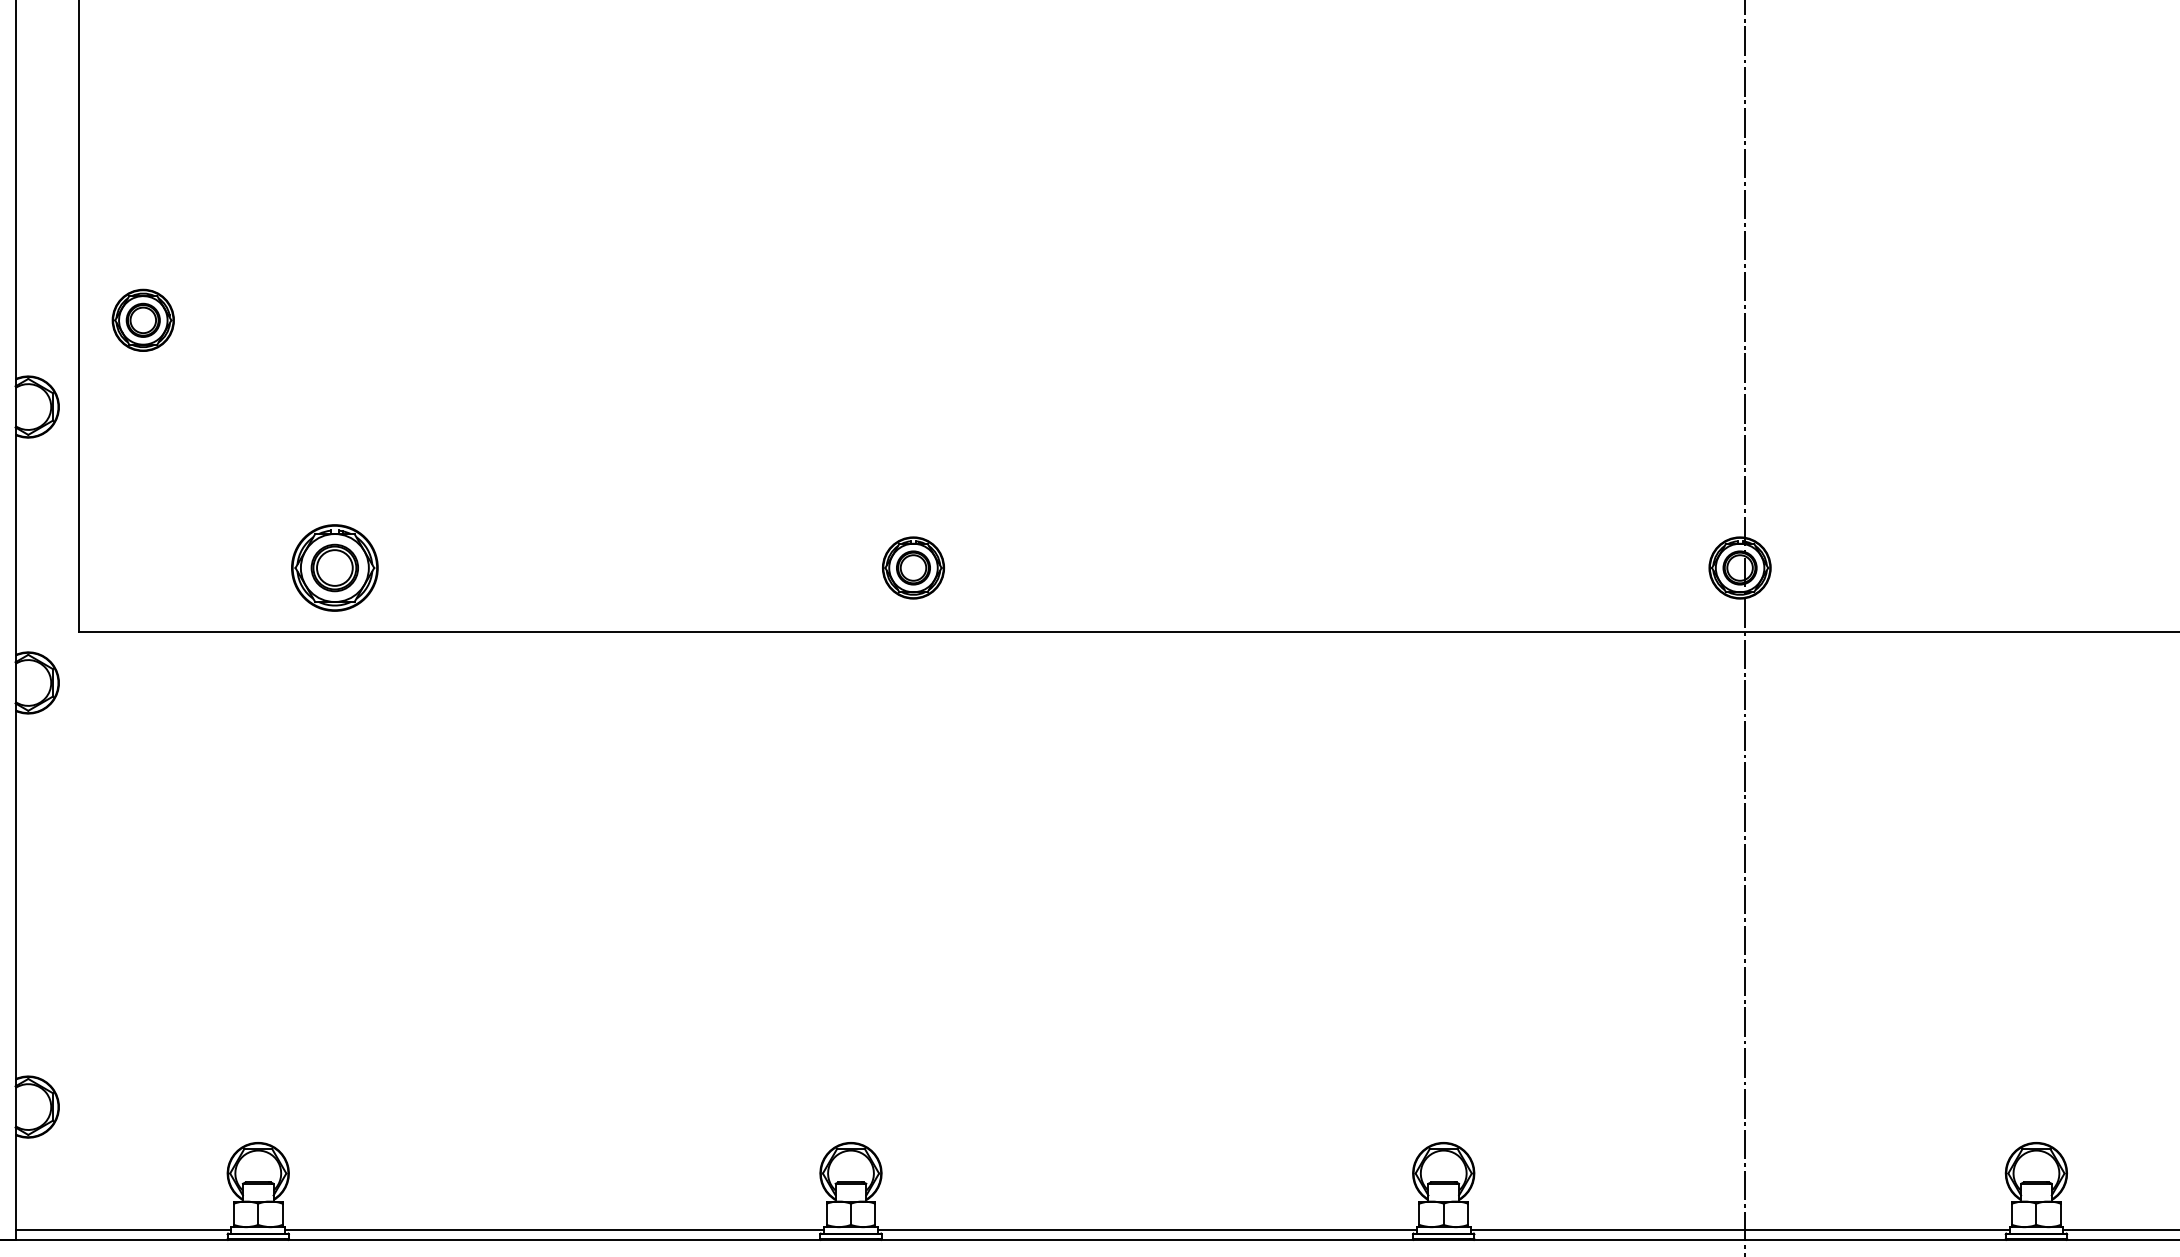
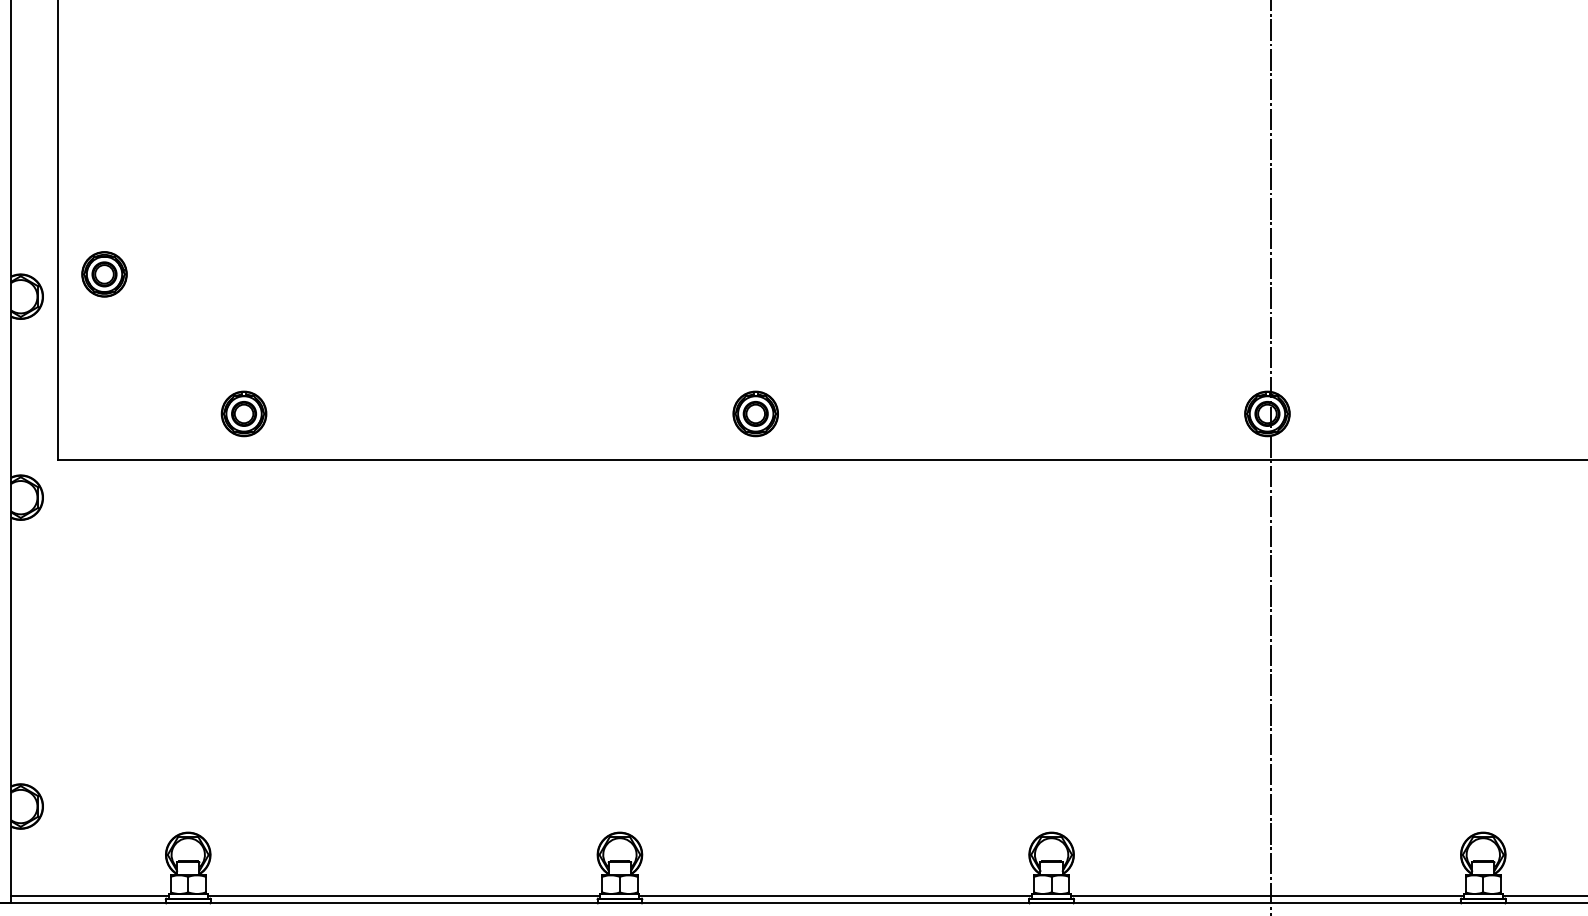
part: (142, 319) -> (103, 273), moved
part: (334, 567) -> (243, 413), size x0.71
part: (913, 567) -> (755, 413), moved

